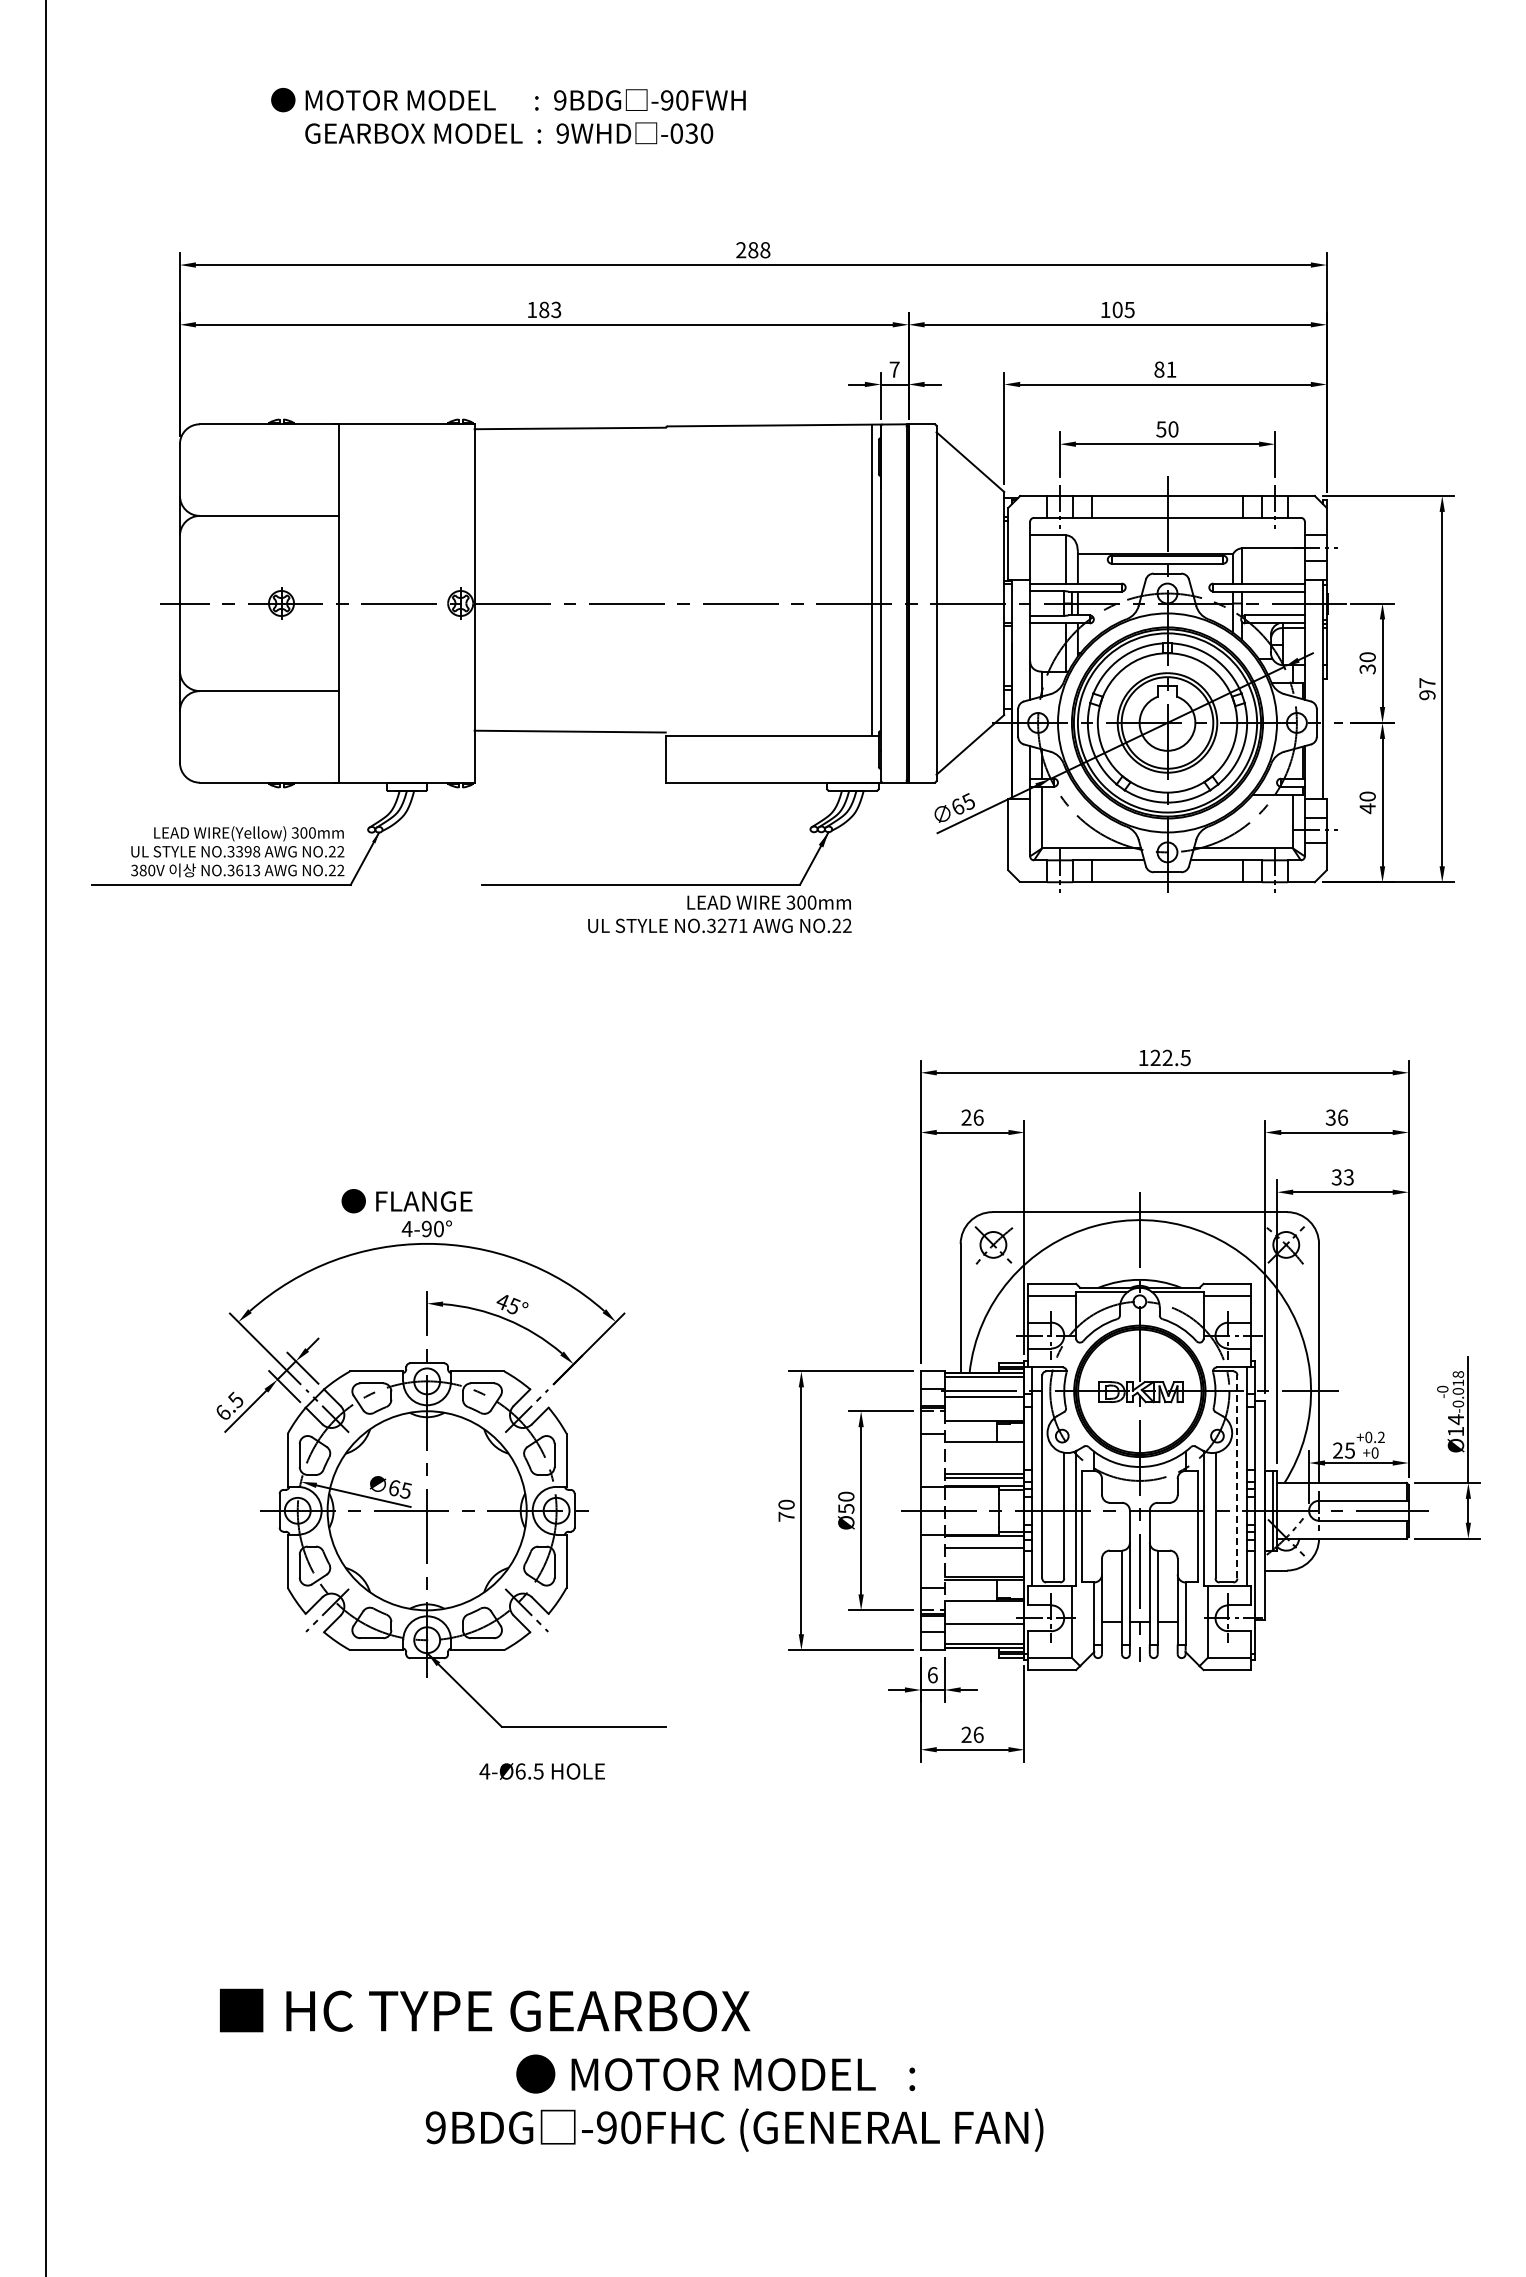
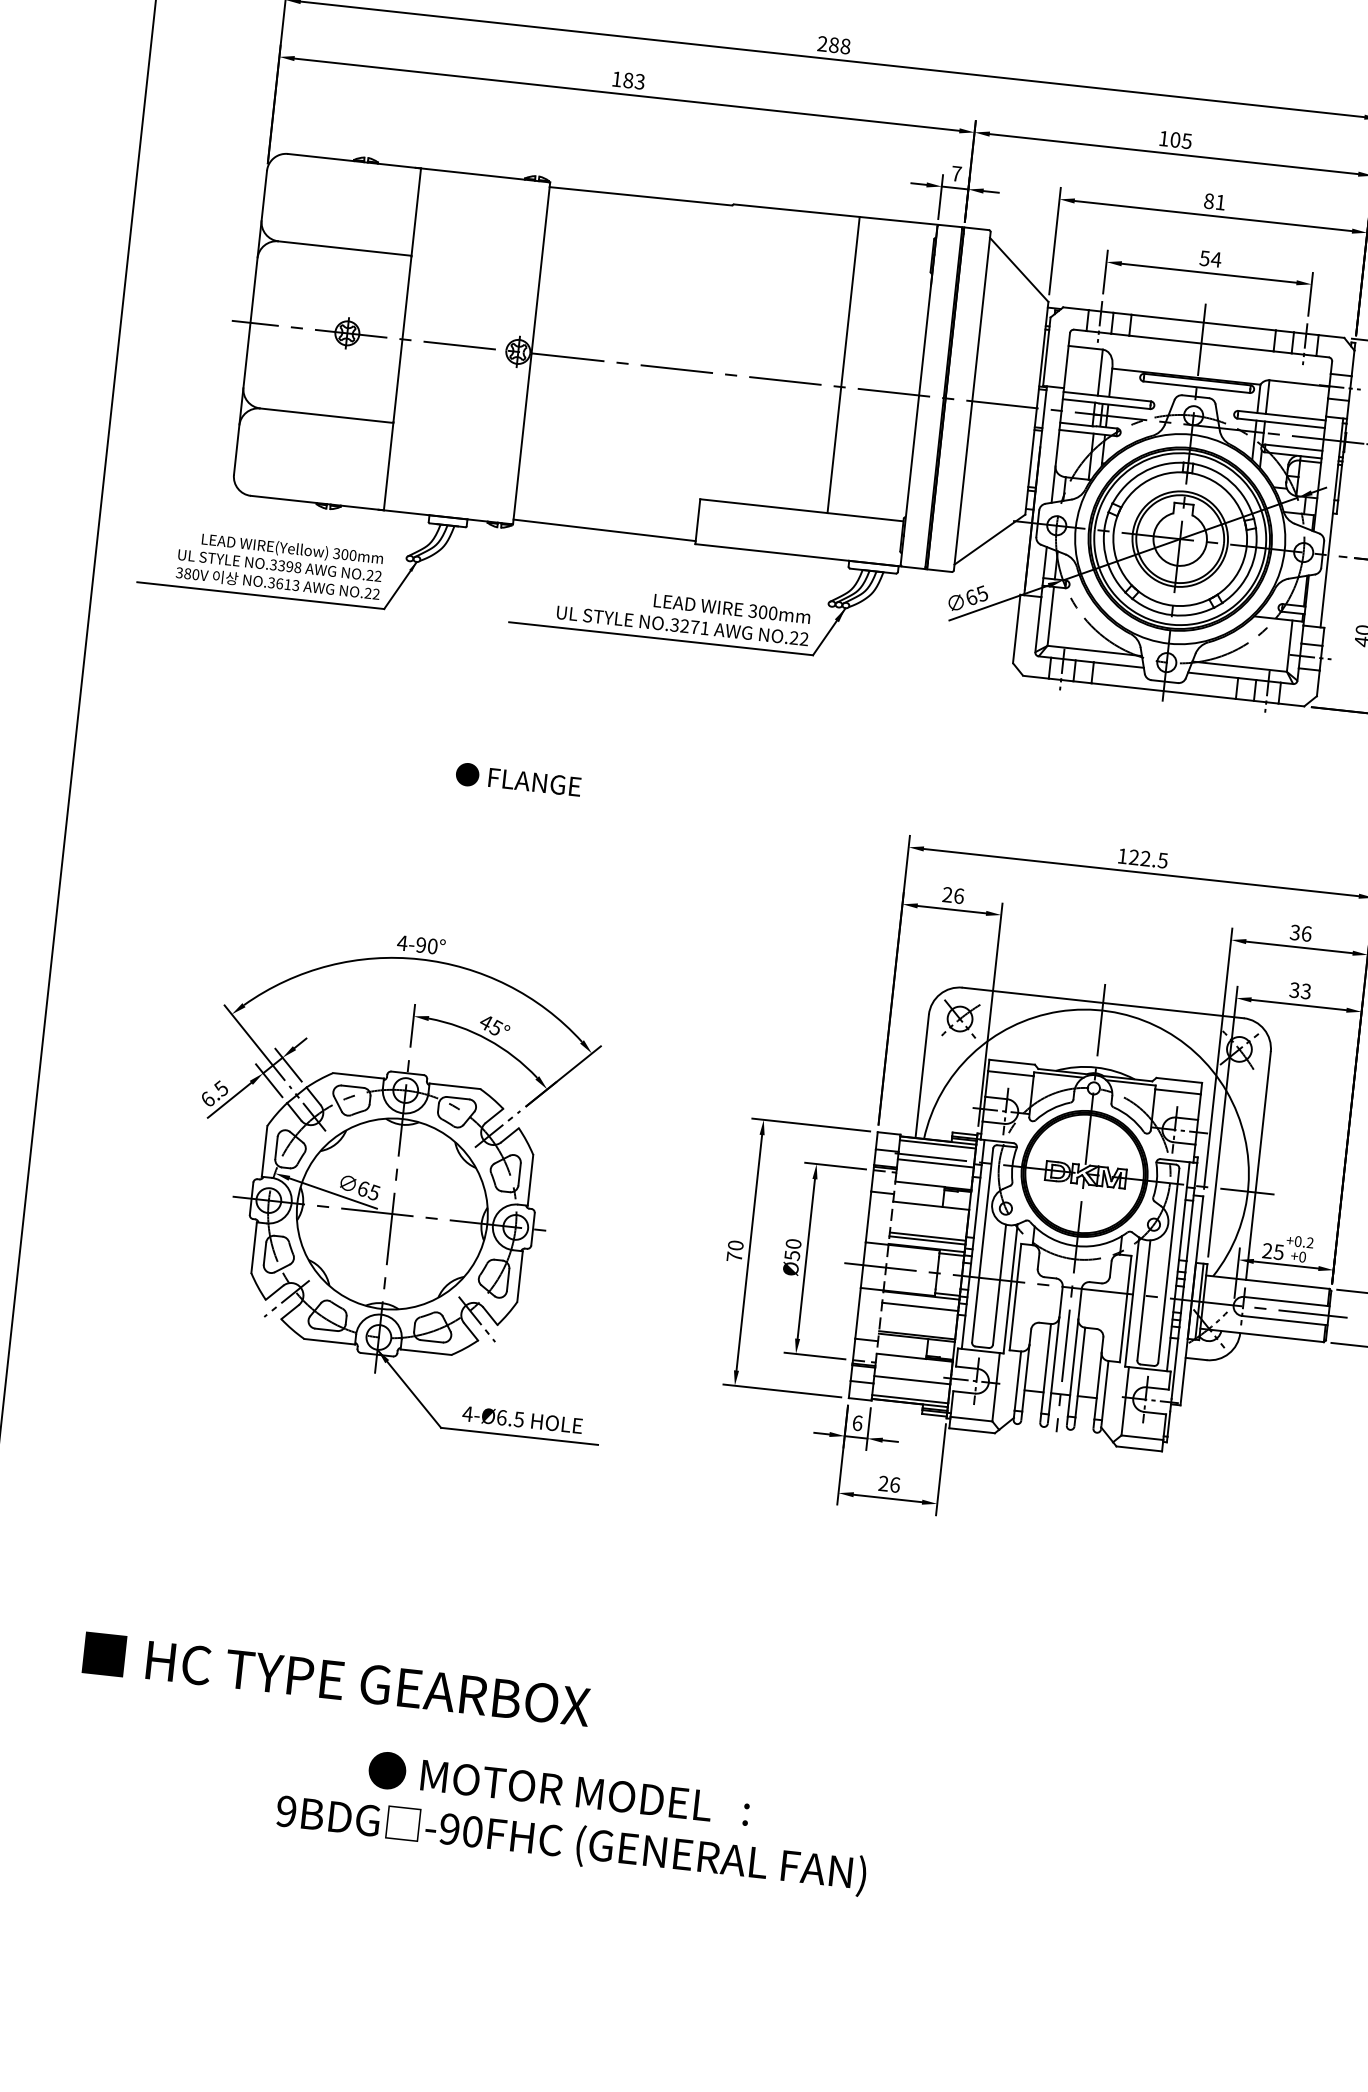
text: (1173, 429) -> (1216, 259), 50 -> 54
line: (872, 580) -> (843, 365), moved
line: (569, 731) -> (603, 530), moved
text: (719, 913) -> (683, 614), moved
text: (406, 1201) -> (517, 780), moved
line: (1237, 1476) -> (1168, 1265), dashed -> solid
text: (541, 1771) -> (521, 1419), moved
text: (485, 2010) -> (337, 1679), moved
text: (734, 2102) -> (574, 1818), moved

